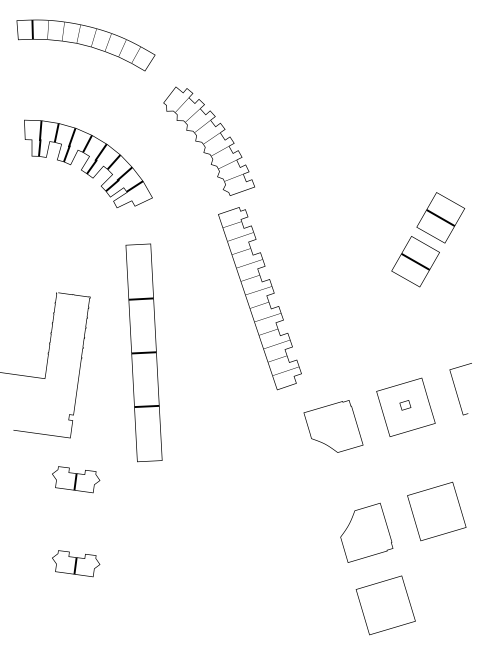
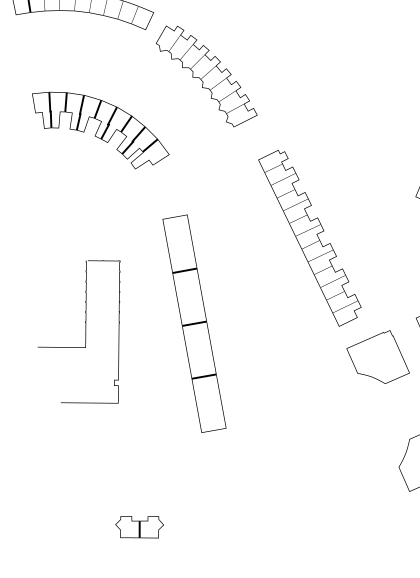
part: (208, 140) -> (205, 75), moved
part: (259, 298) -> (309, 238), moved
part: (143, 352) -> (193, 323), moved
part: (76, 479) -> (129, 443), removed

